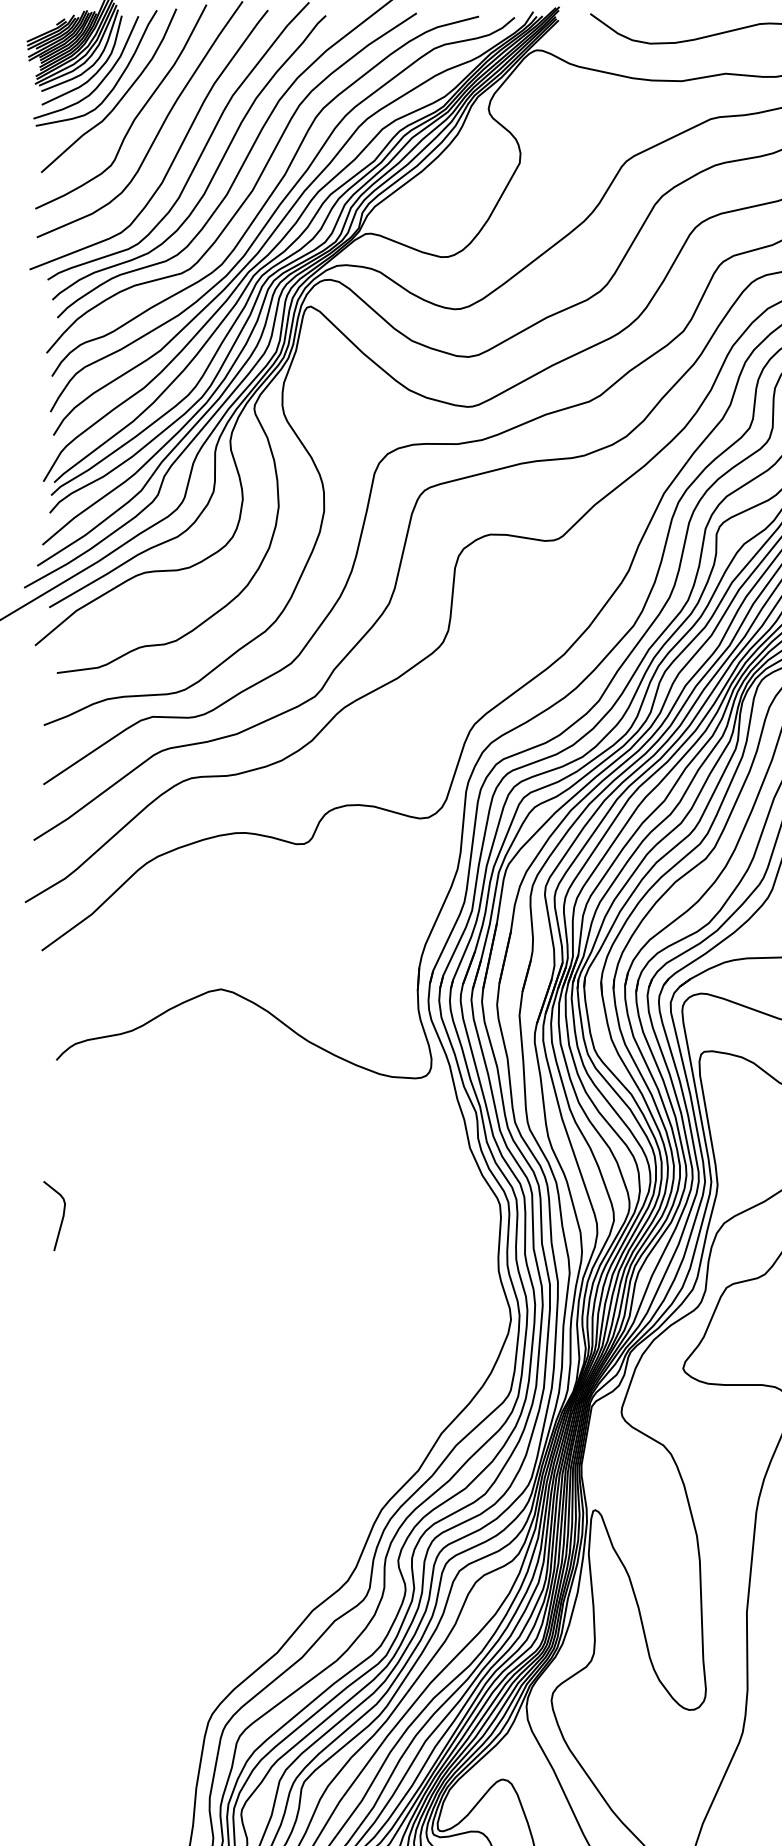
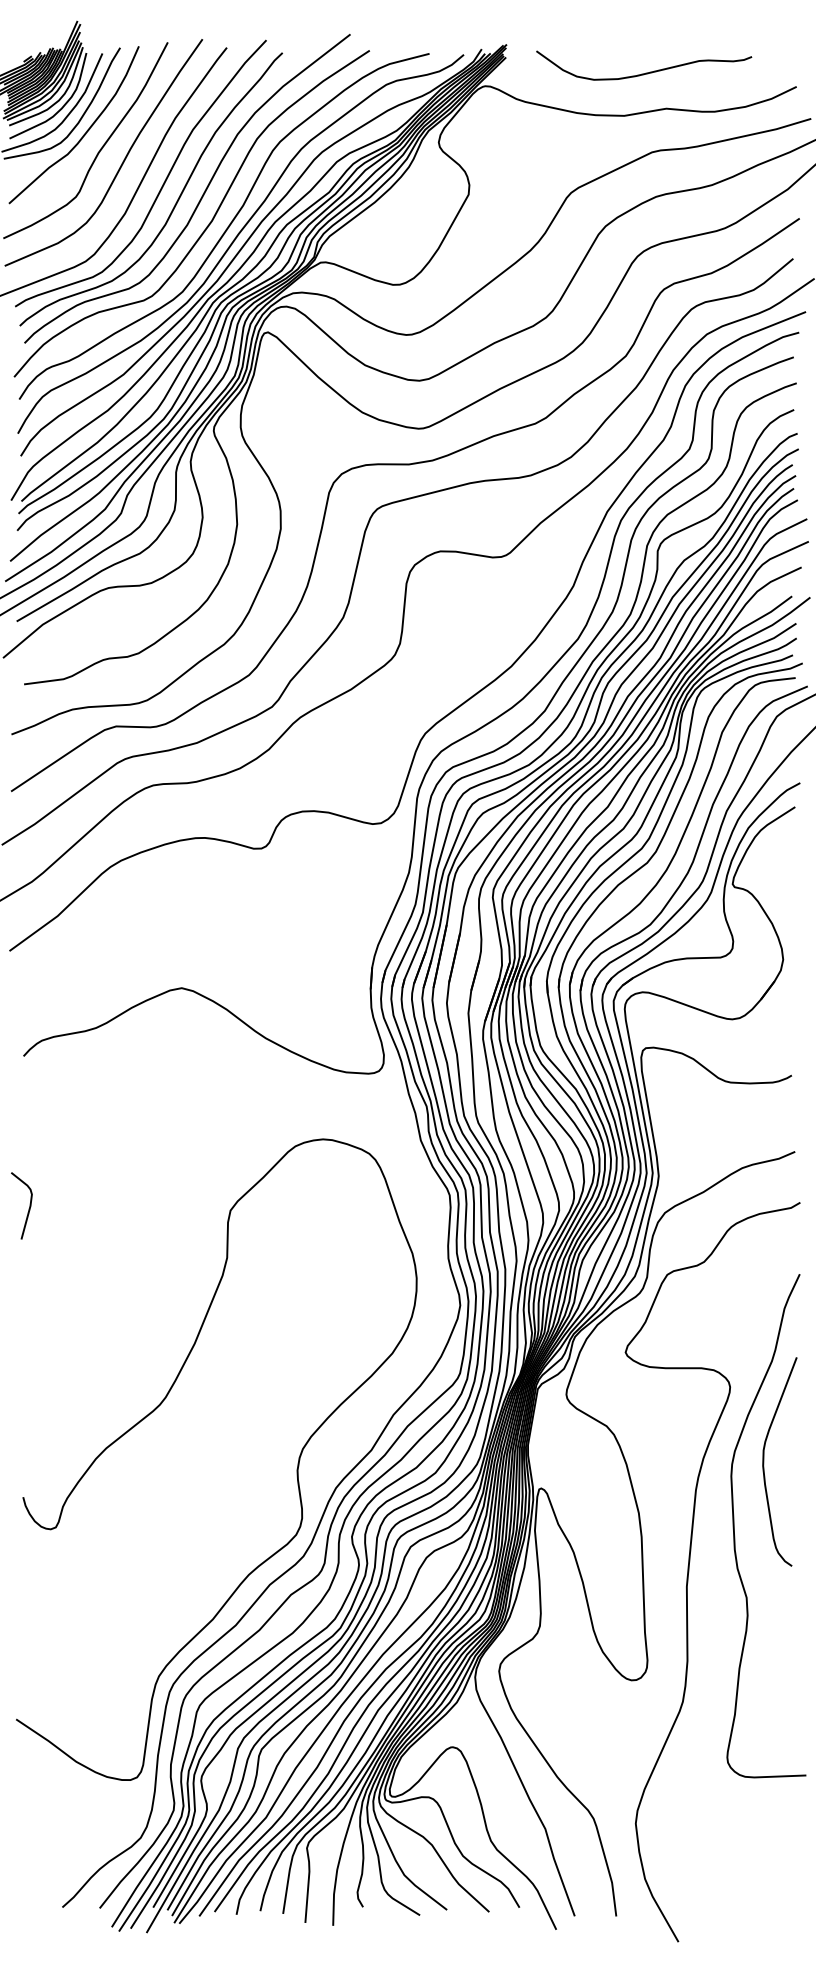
curve: (199, 1422) -> (161, 1404), added

